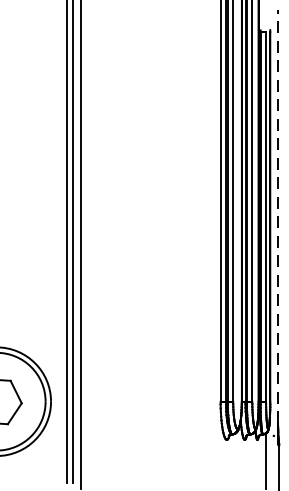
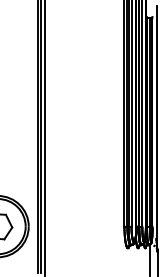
line: (277, 215) -> (156, 121), dashed -> solid

